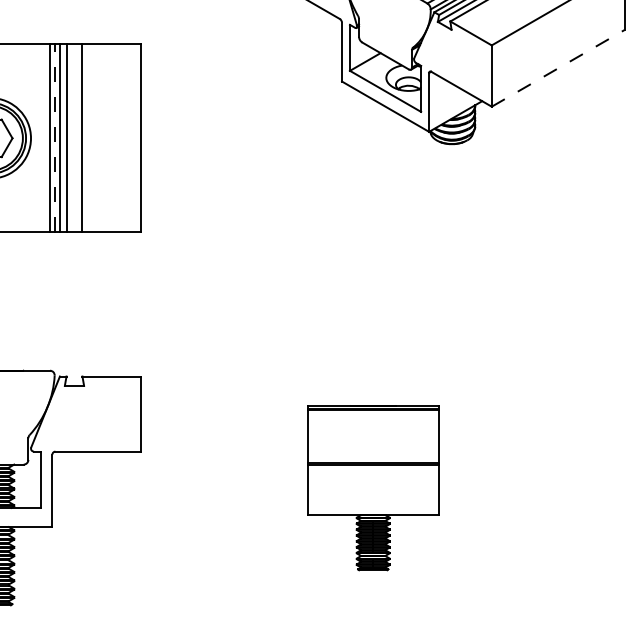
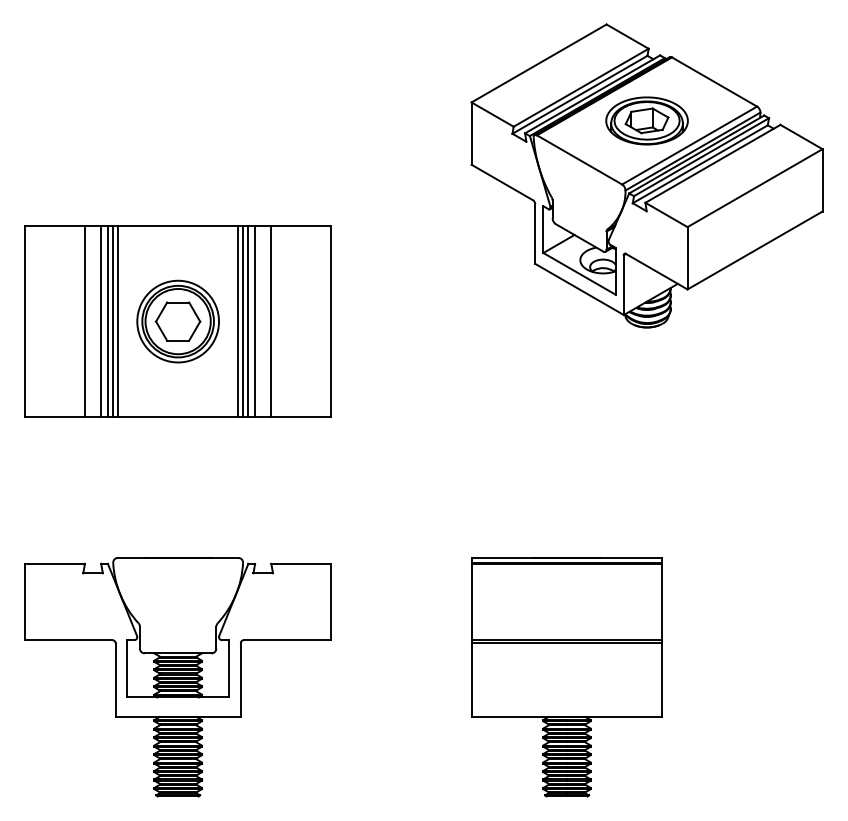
line: (558, 68) -> (755, 250), dashed -> solid
line: (55, 138) -> (243, 321), dashed -> solid
part: (372, 488) -> (566, 677), size x1.43

